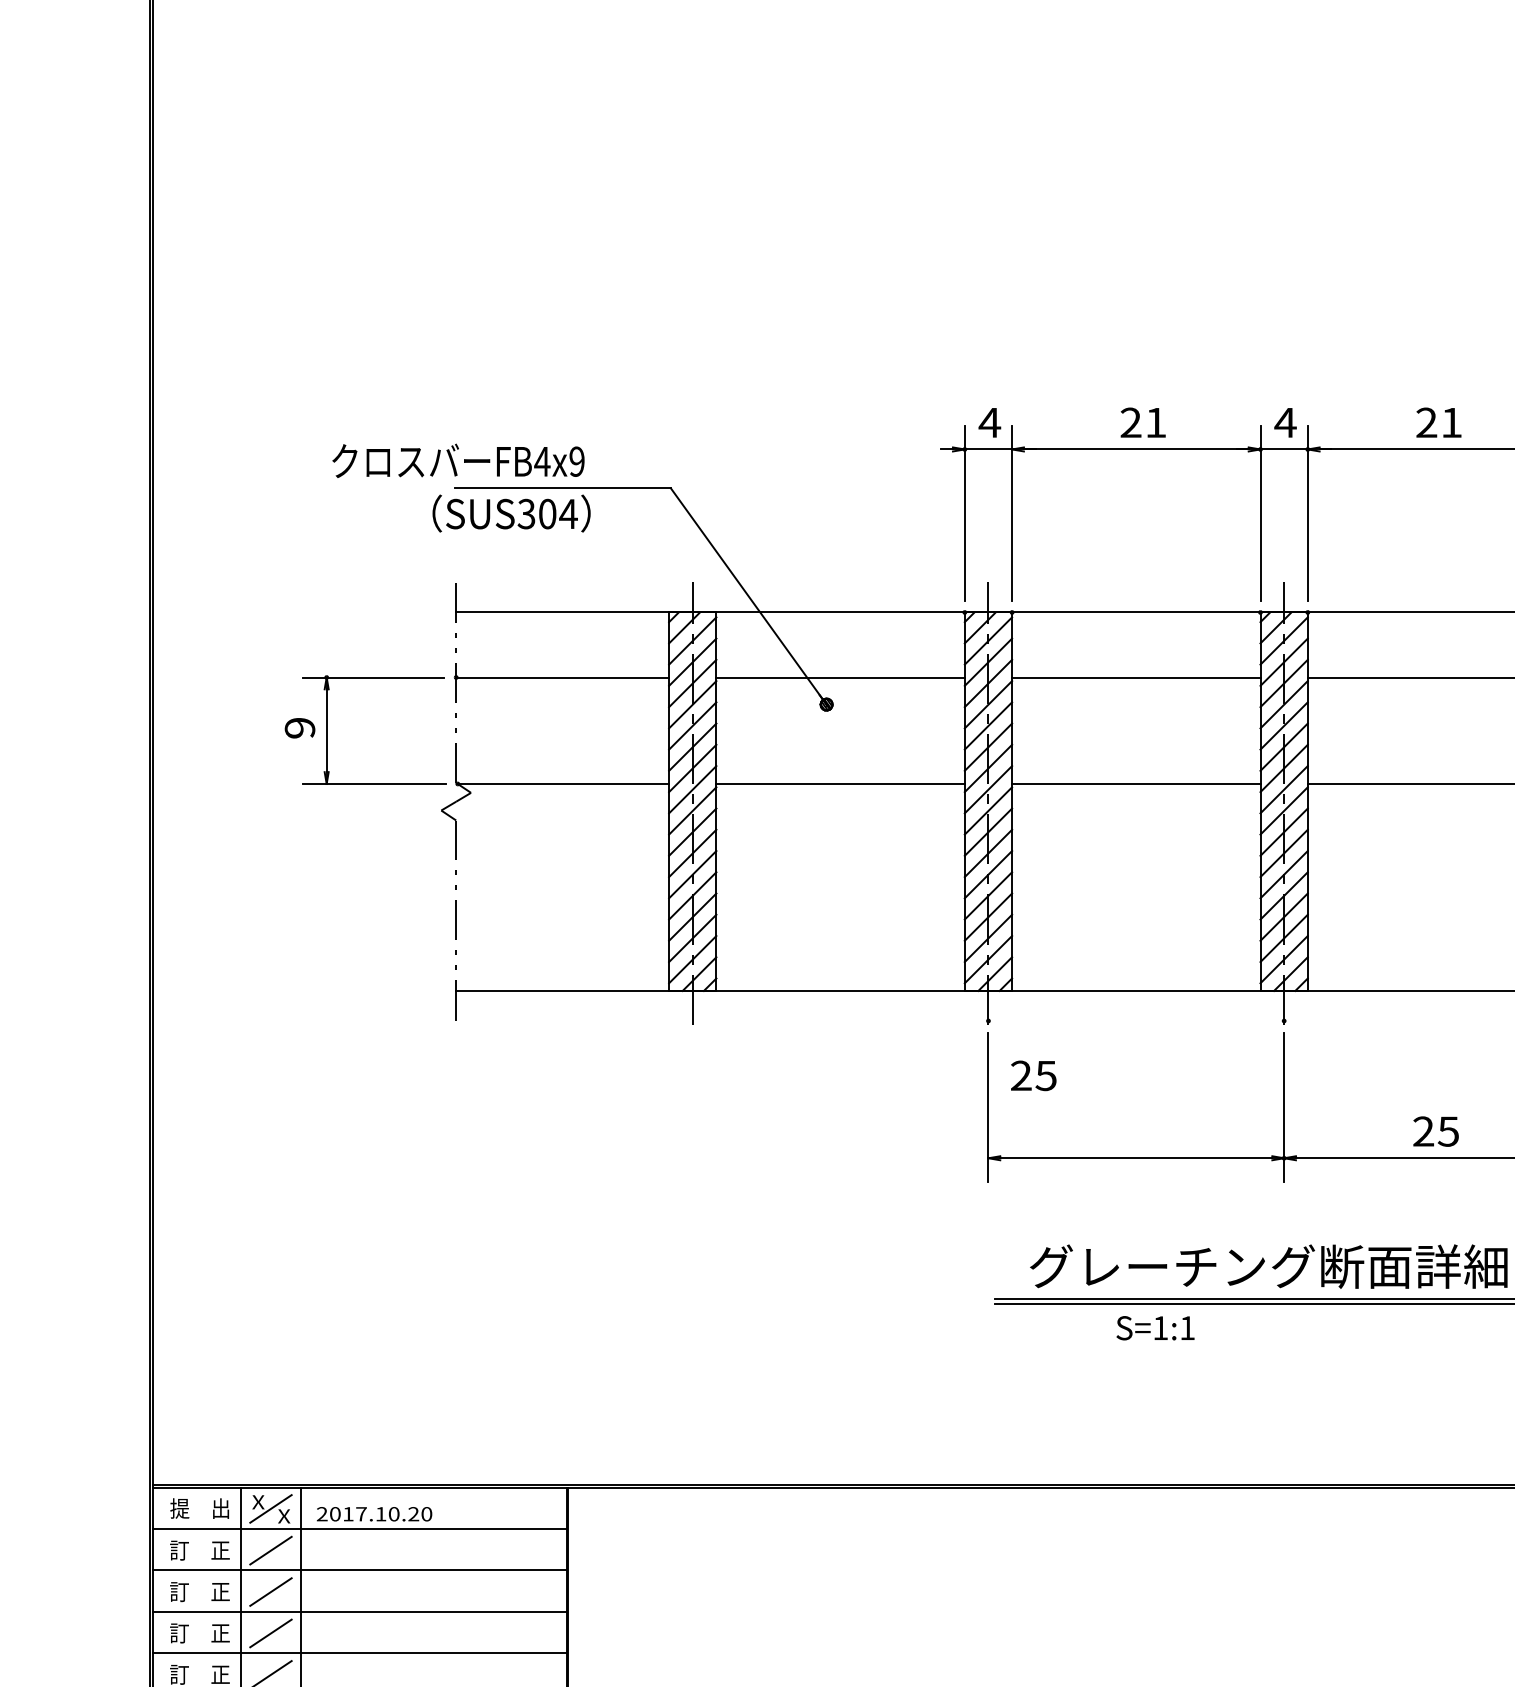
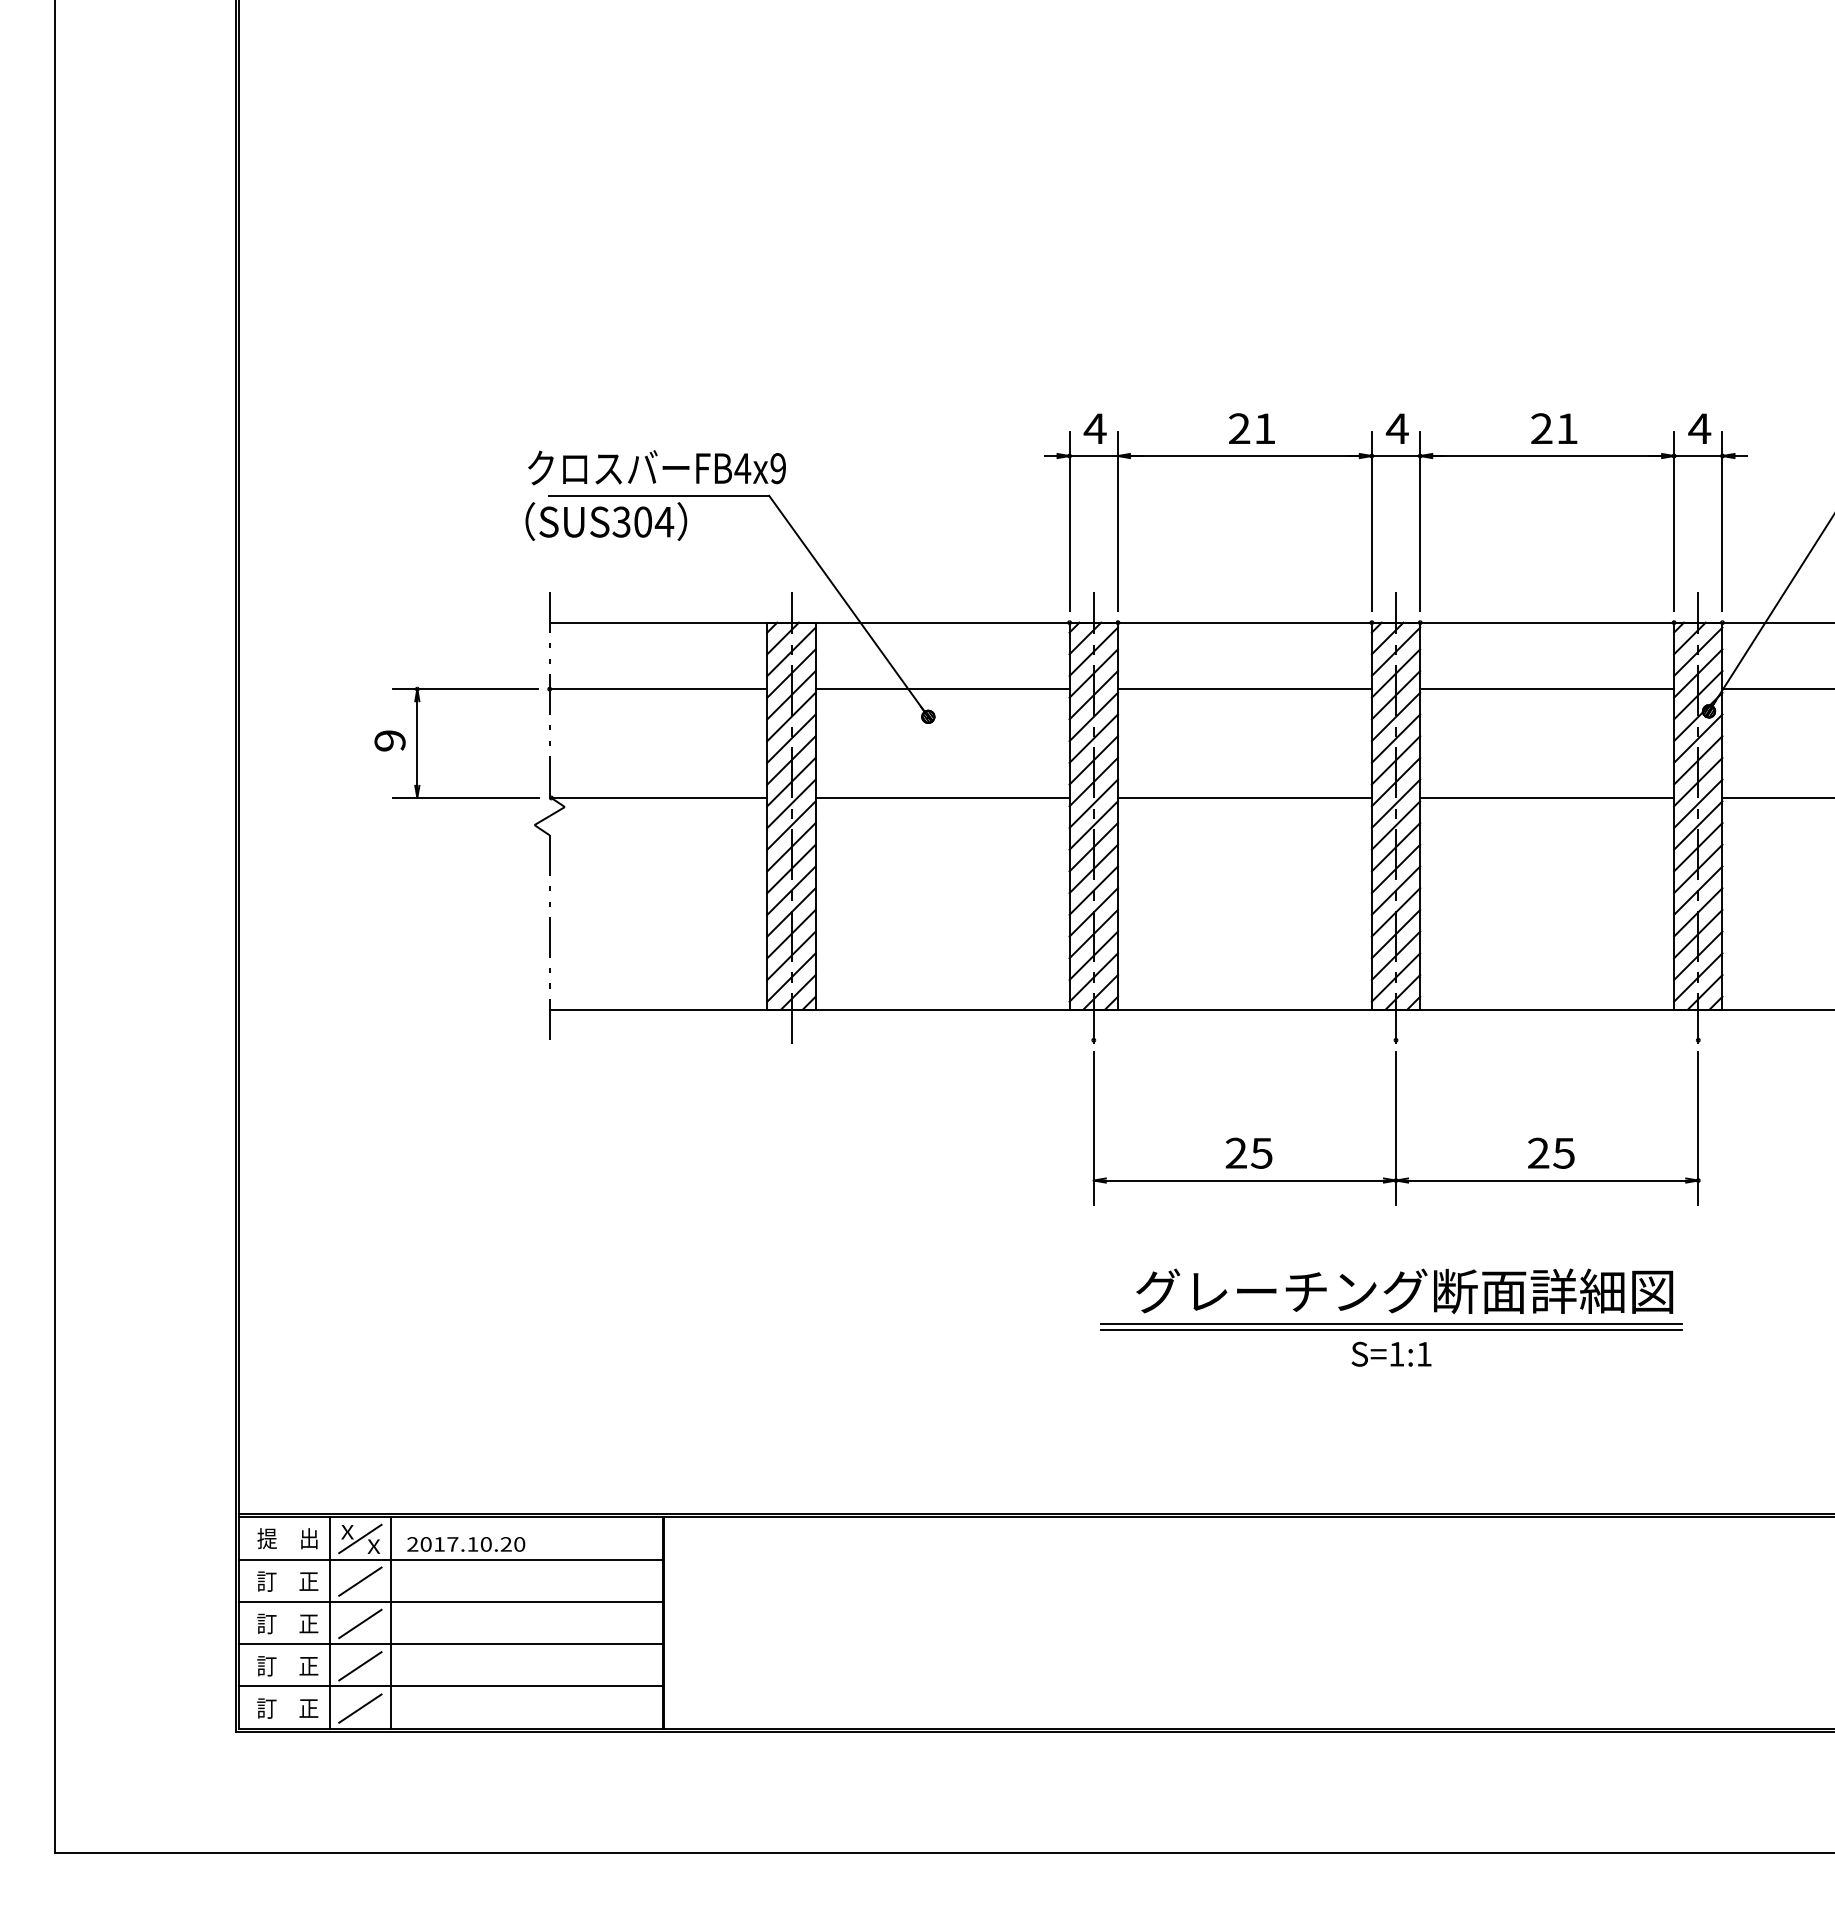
text: (457, 460) -> (656, 467), moved
text: (1033, 1075) -> (1248, 1152), moved
text: (1155, 1327) -> (1391, 1353), moved

